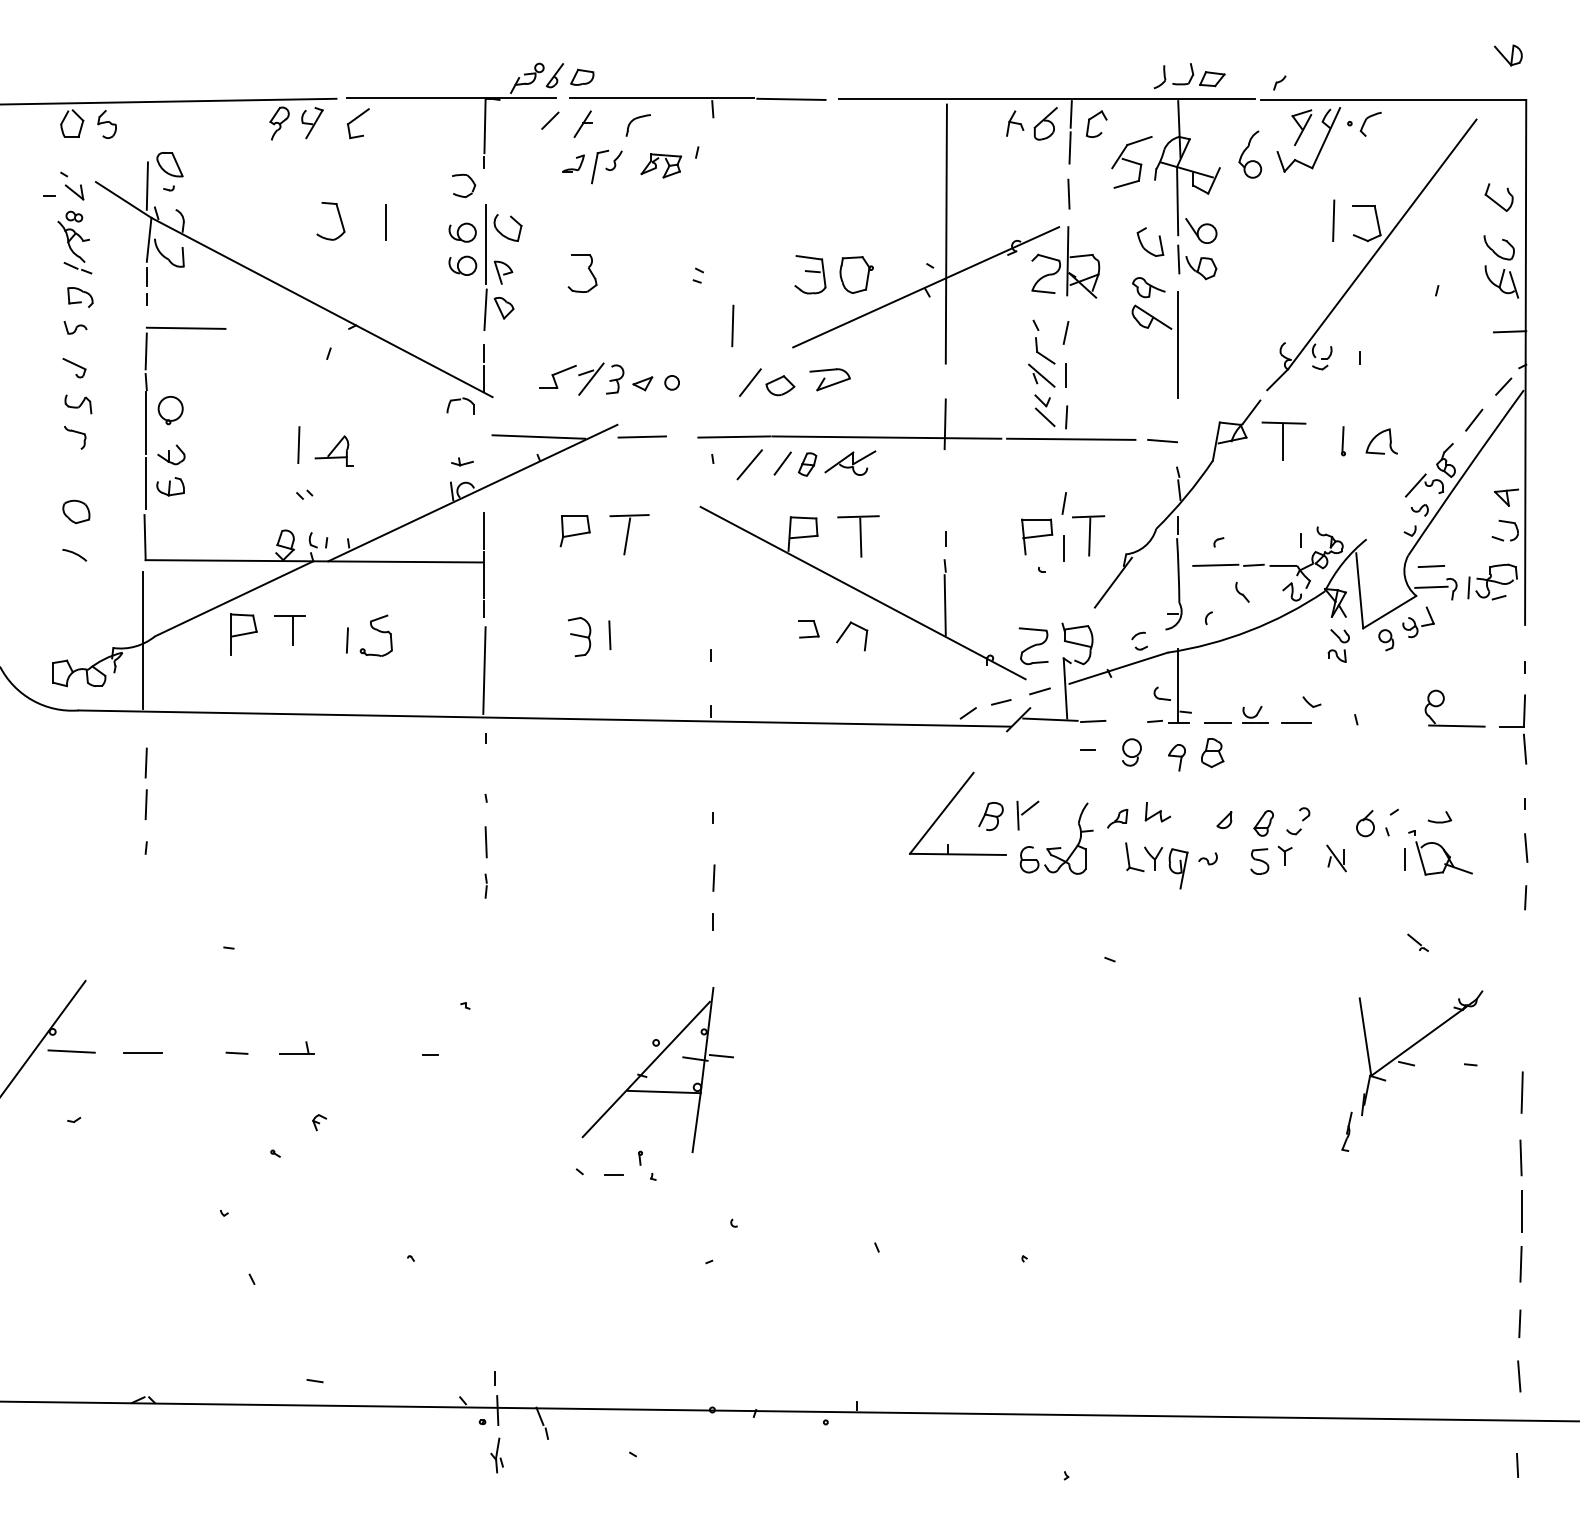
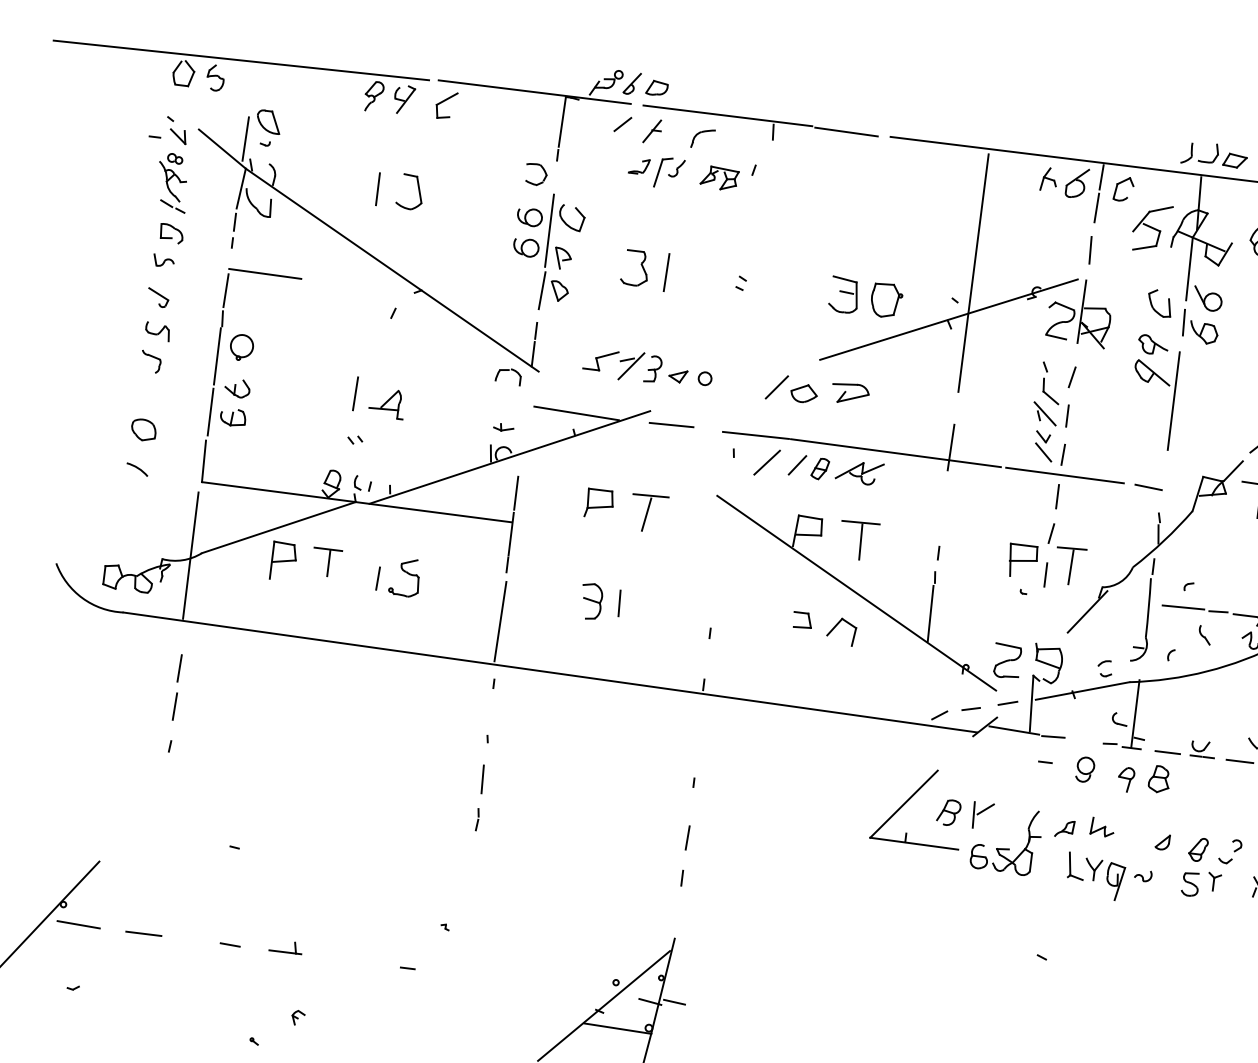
line: (385, 222) -> (377, 189), moved
line: (732, 325) -> (666, 272), moved
line: (1066, 462) -> (1058, 496), added

